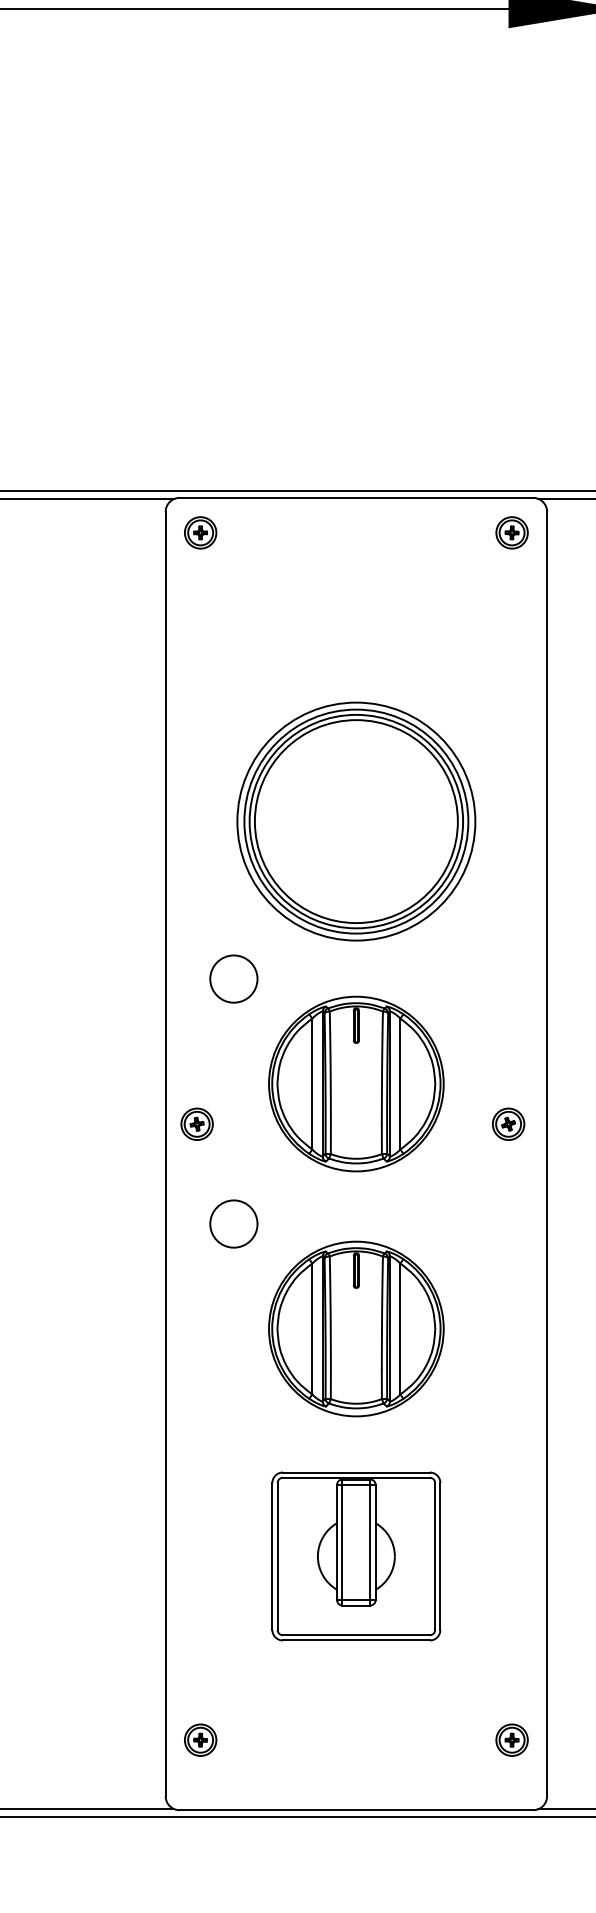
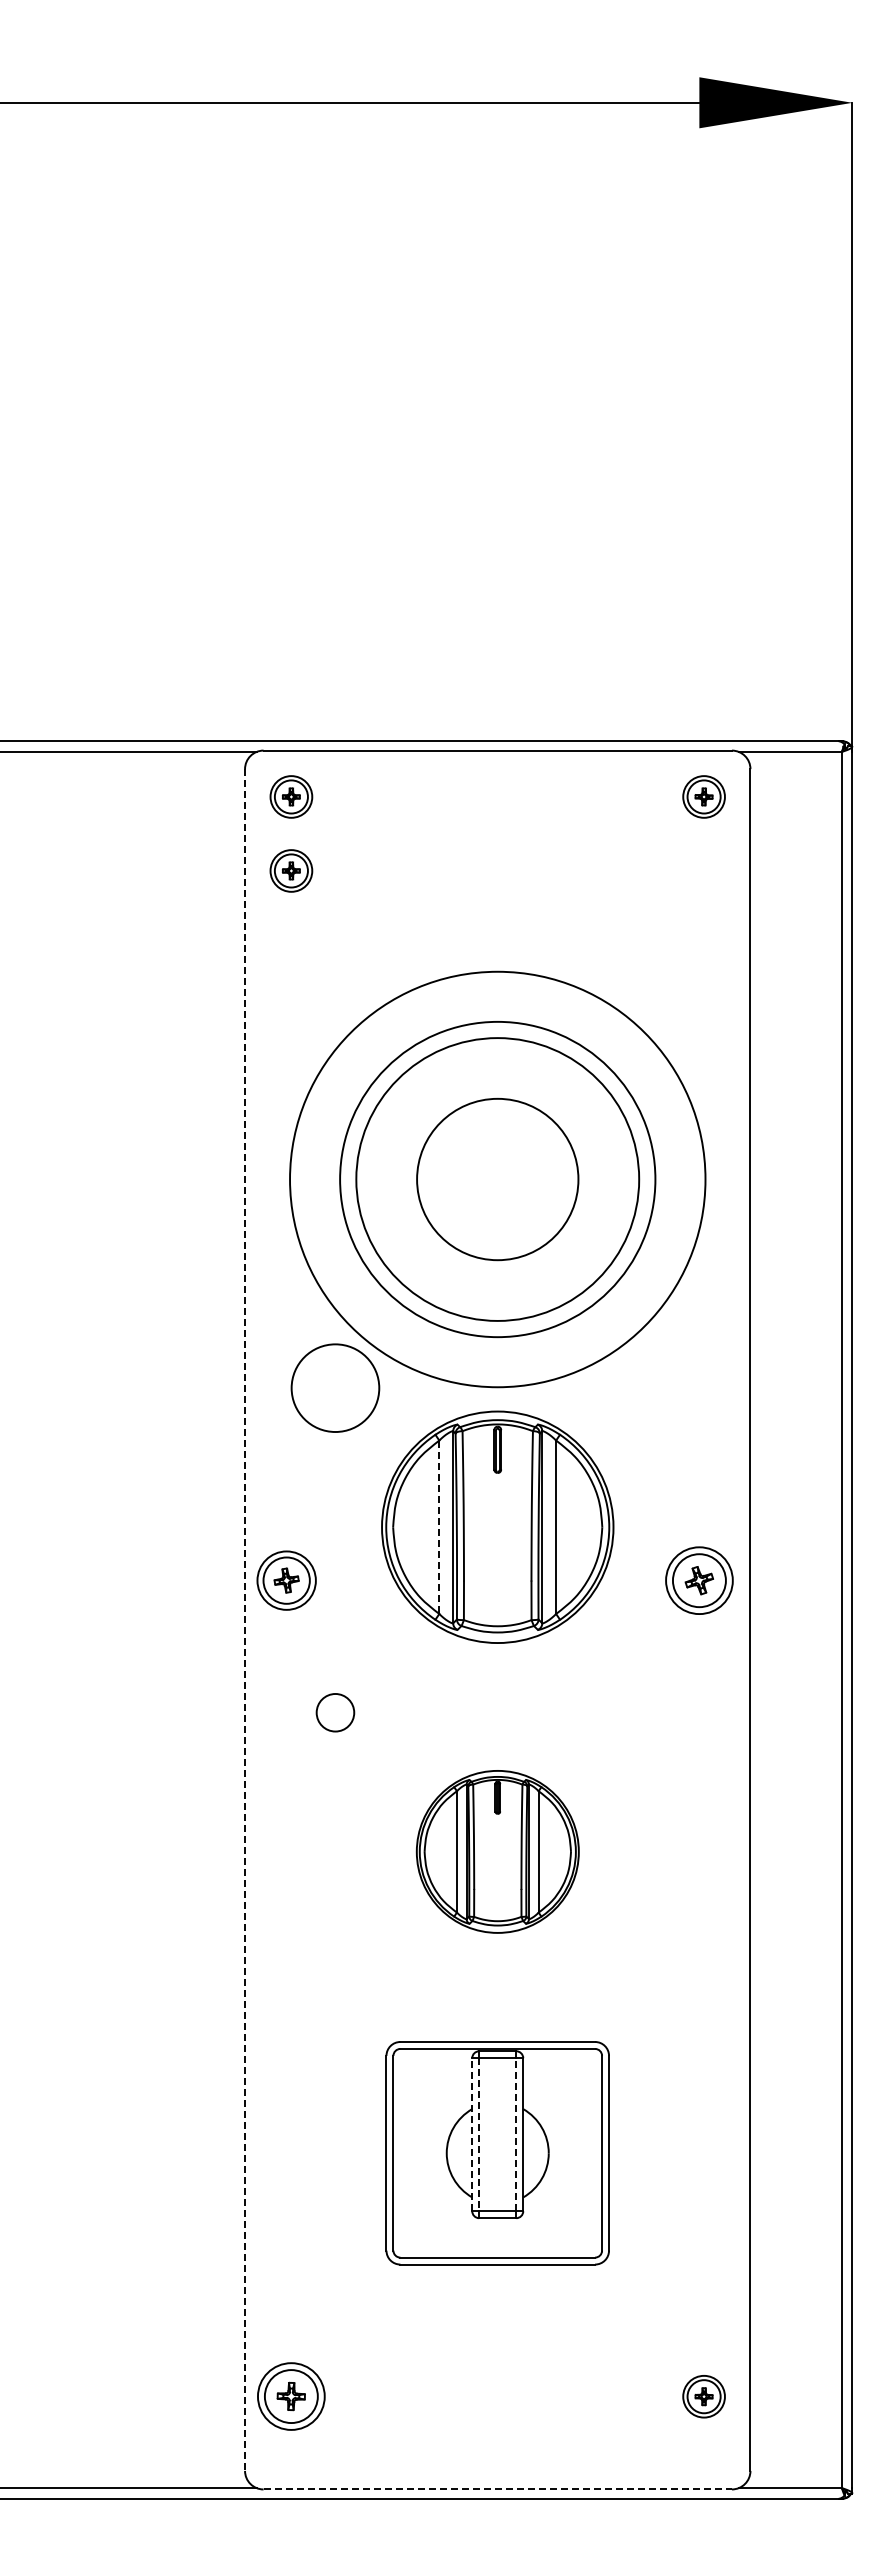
part: (200, 588) -> (291, 870), added
circle: (356, 821) -> (497, 1179), size x0.6
circle: (356, 821) -> (497, 1179), size x1.4
circle: (233, 978) -> (335, 1387), size x1.4
line: (312, 1084) -> (439, 1527), solid -> dashed
part: (196, 1124) -> (286, 1580), size x1.4
part: (508, 1124) -> (699, 1580), size x1.6
line: (166, 1154) -> (245, 1620), solid -> dashed
circle: (233, 1223) -> (335, 1712), size x0.6
part: (356, 1328) -> (497, 1851), size x0.7
line: (337, 1542) -> (472, 2134), solid -> dashed
line: (342, 1542) -> (479, 2134), solid -> dashed
line: (370, 1542) -> (516, 2134), solid -> dashed
part: (200, 1740) -> (291, 2396), size x1.6
line: (356, 1810) -> (498, 2489), solid -> dashed

